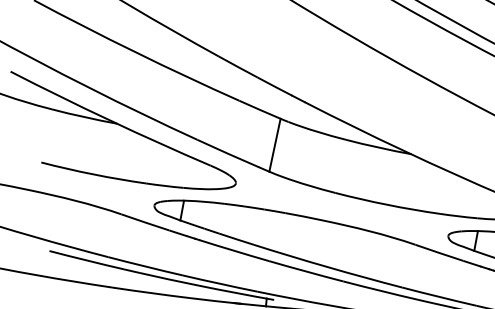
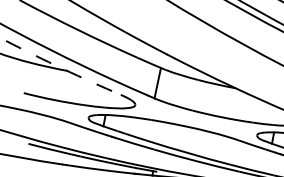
arc: (110, 119) -> (63, 68), solid -> dashed

